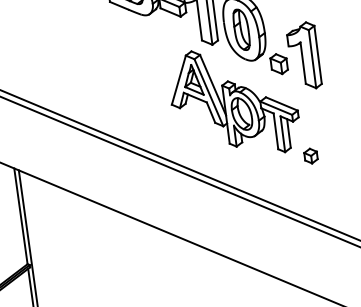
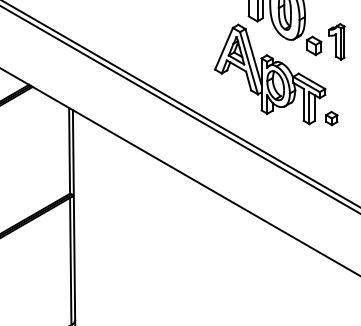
part: (303, 55) -> (336, 41), size x0.6
part: (310, 156) -> (331, 118), moved

